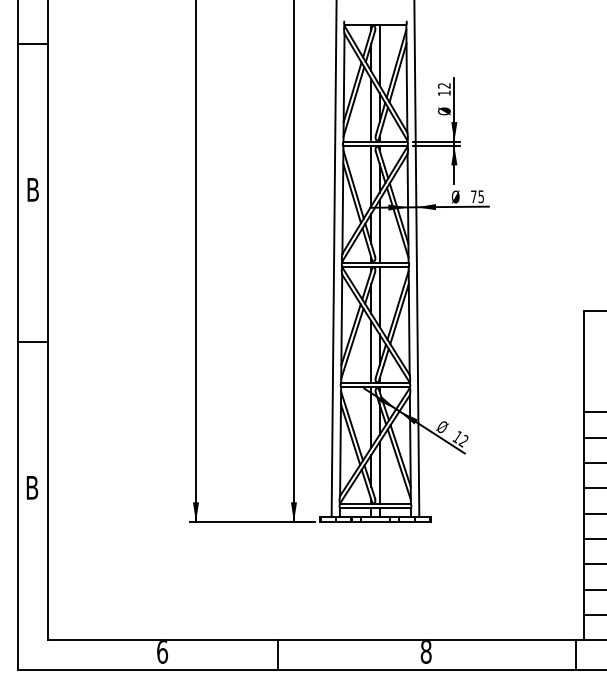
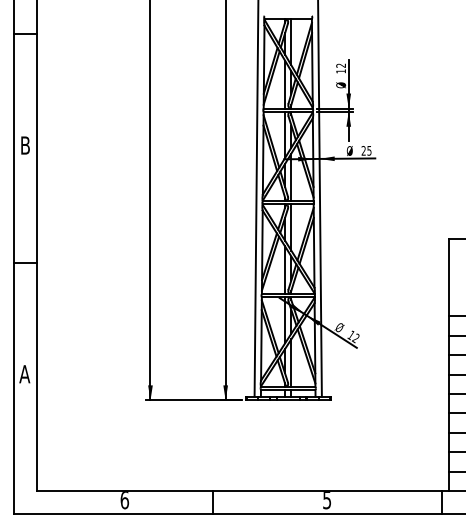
text: (473, 196) -> (363, 150), 75 -> 25
text: (31, 488) -> (24, 374), B -> A
text: (426, 652) -> (327, 500), 8 -> 5

